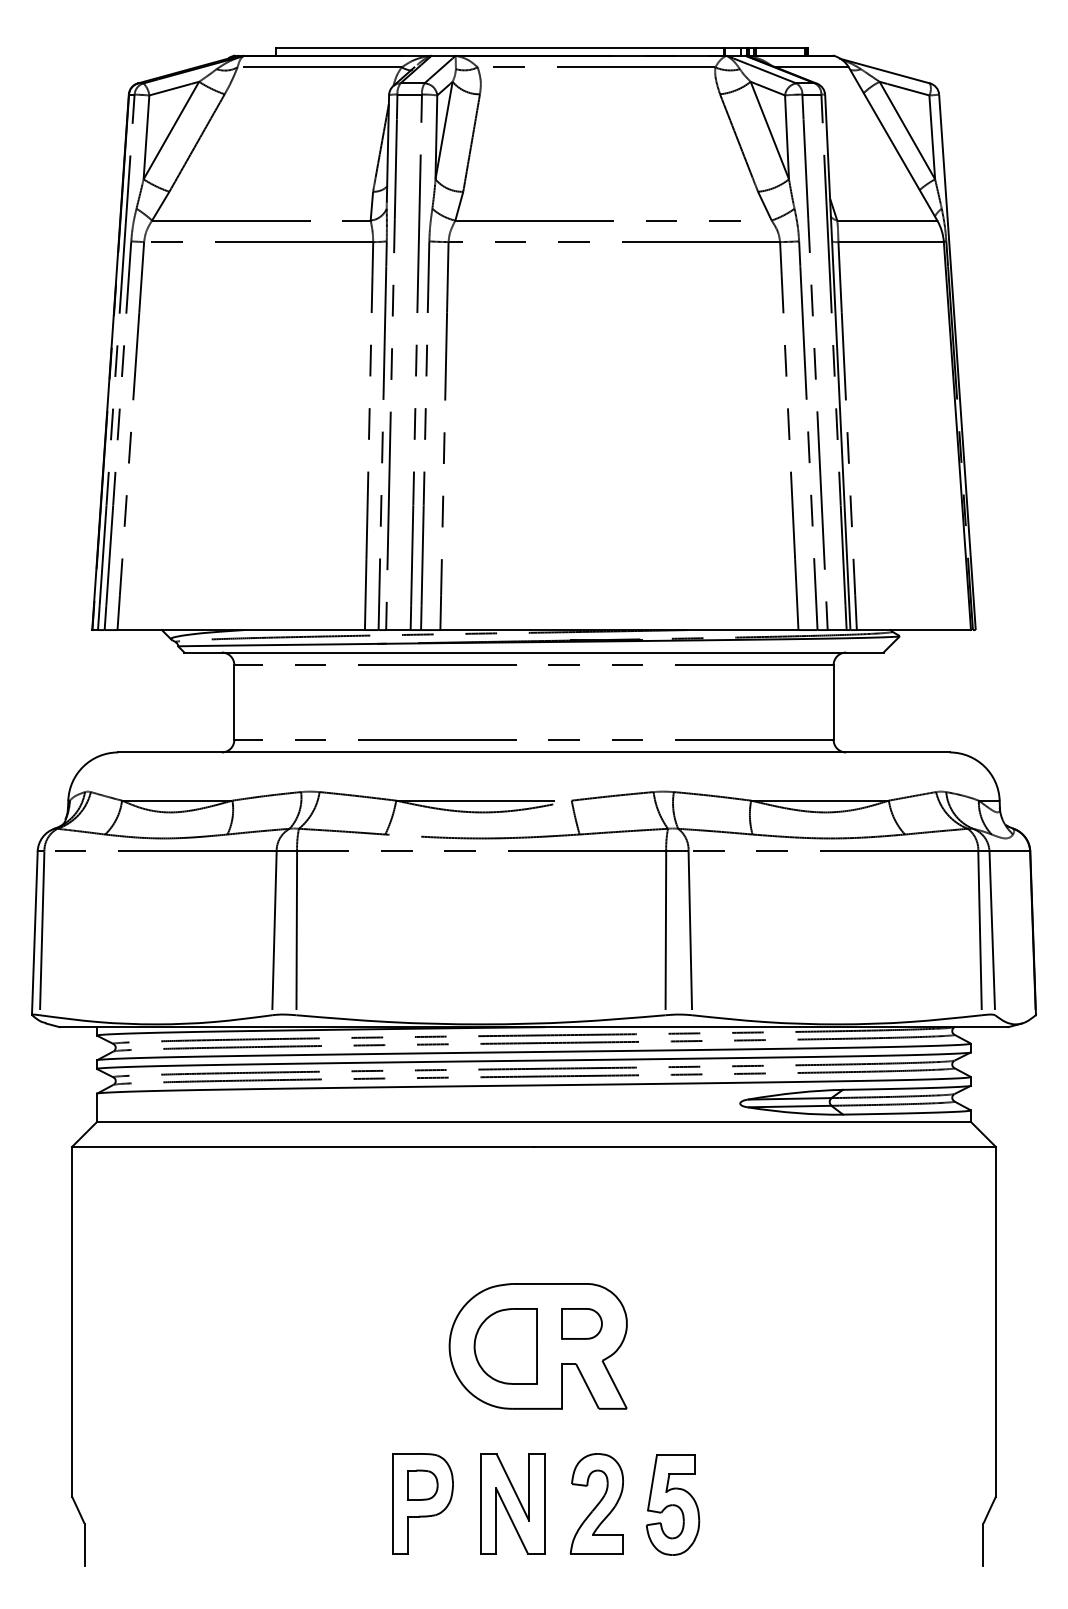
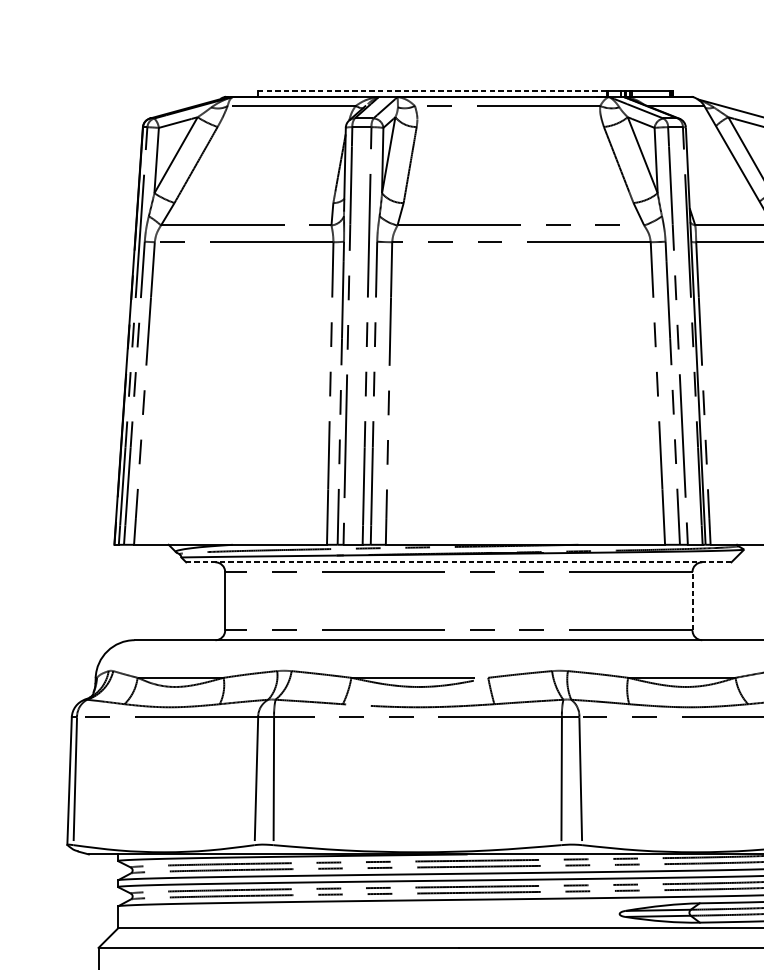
line: (499, 48) -> (431, 91), solid -> dashed
line: (533, 652) -> (458, 562), solid -> dashed
line: (833, 702) -> (692, 601), solid -> dashed

